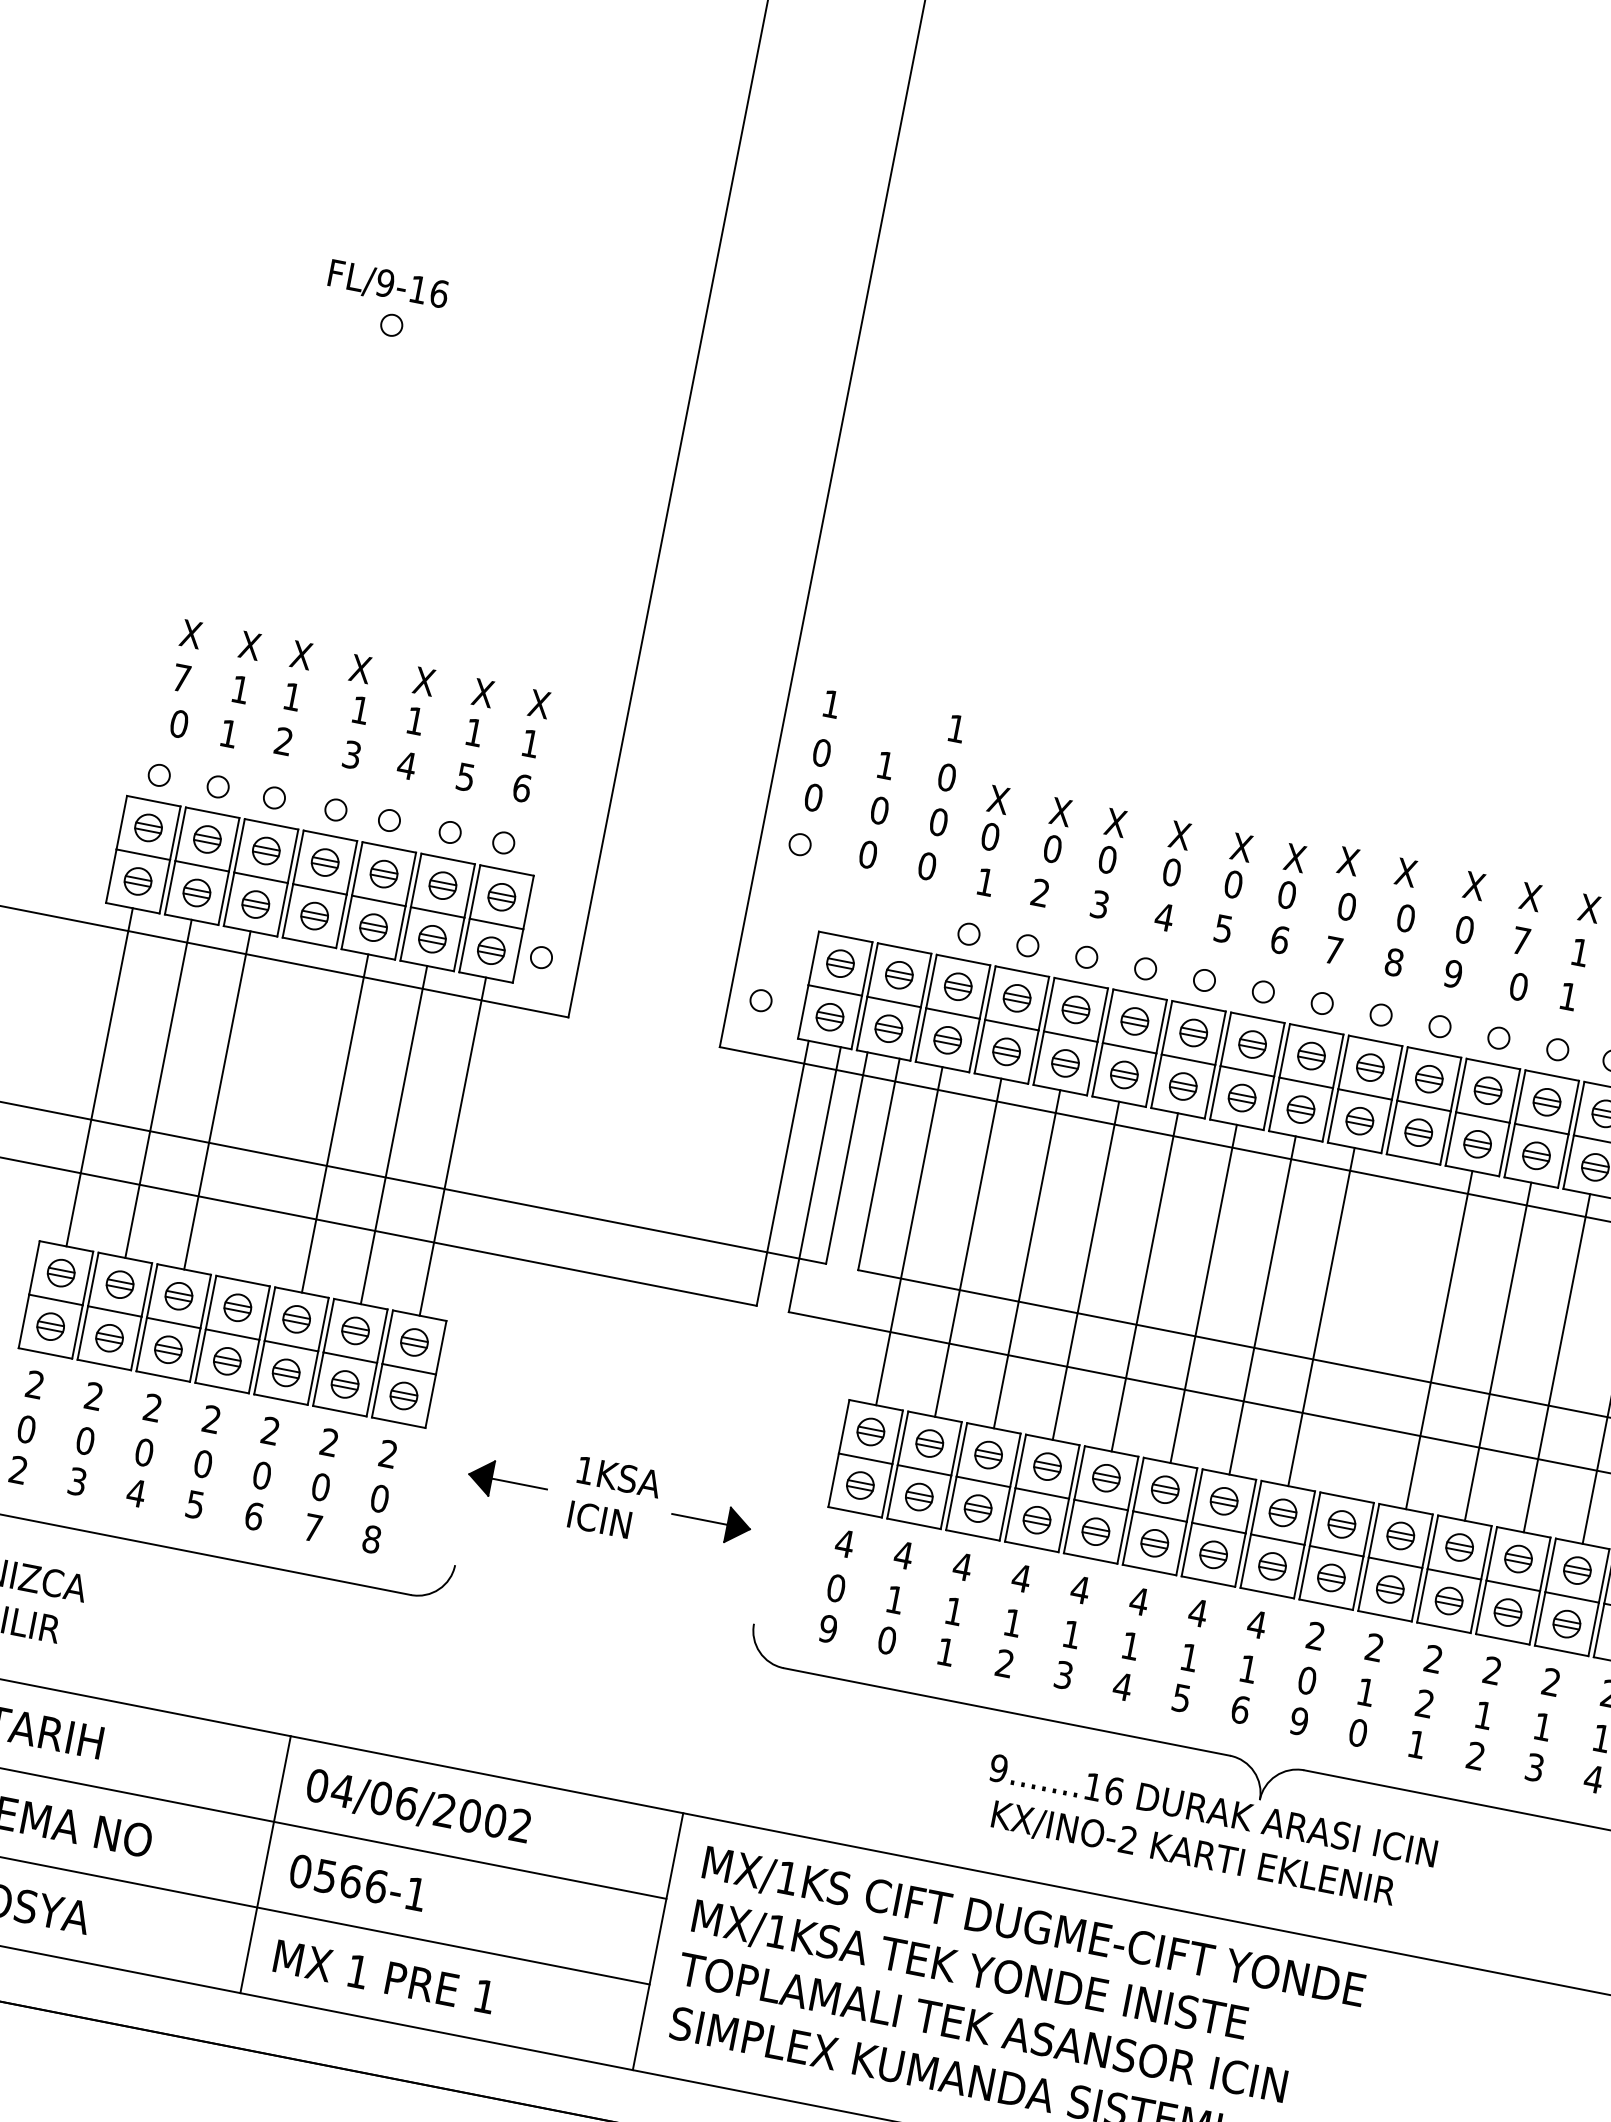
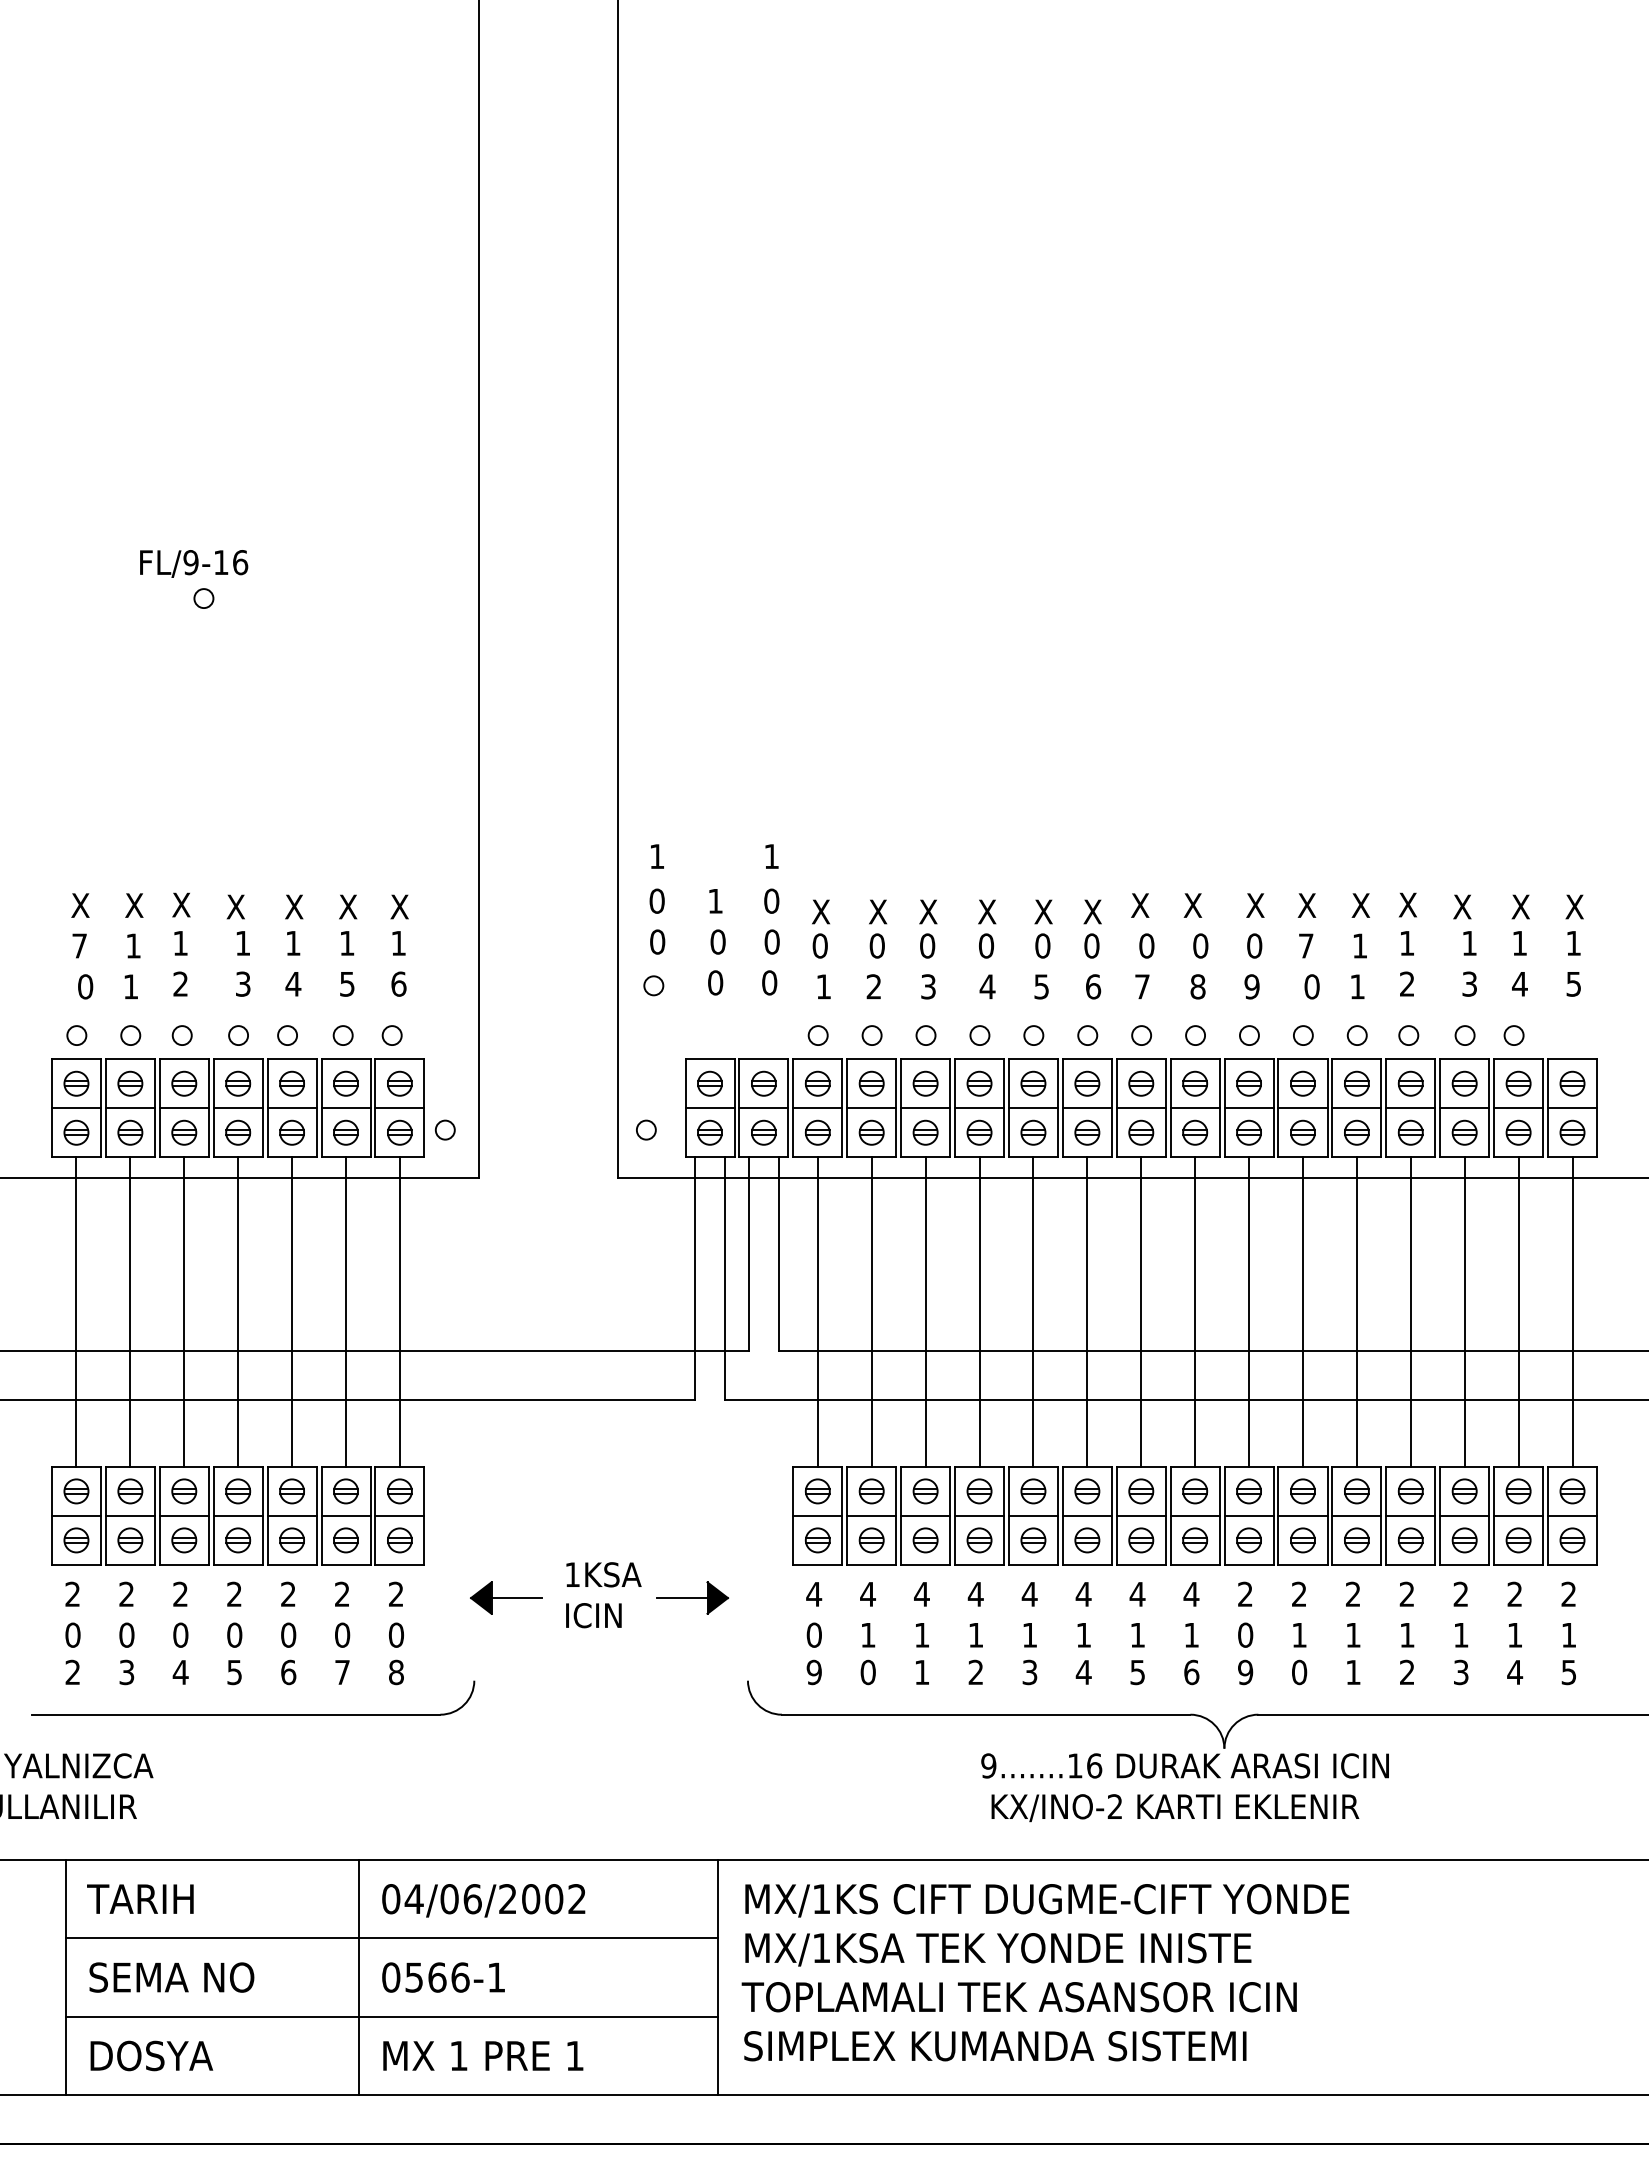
line: (276, 1111) -> (238, 1311), added
line: (1380, 1328) -> (1249, 1311), added
text: (1425, 1703) -> (1353, 1634), 2 -> 1

